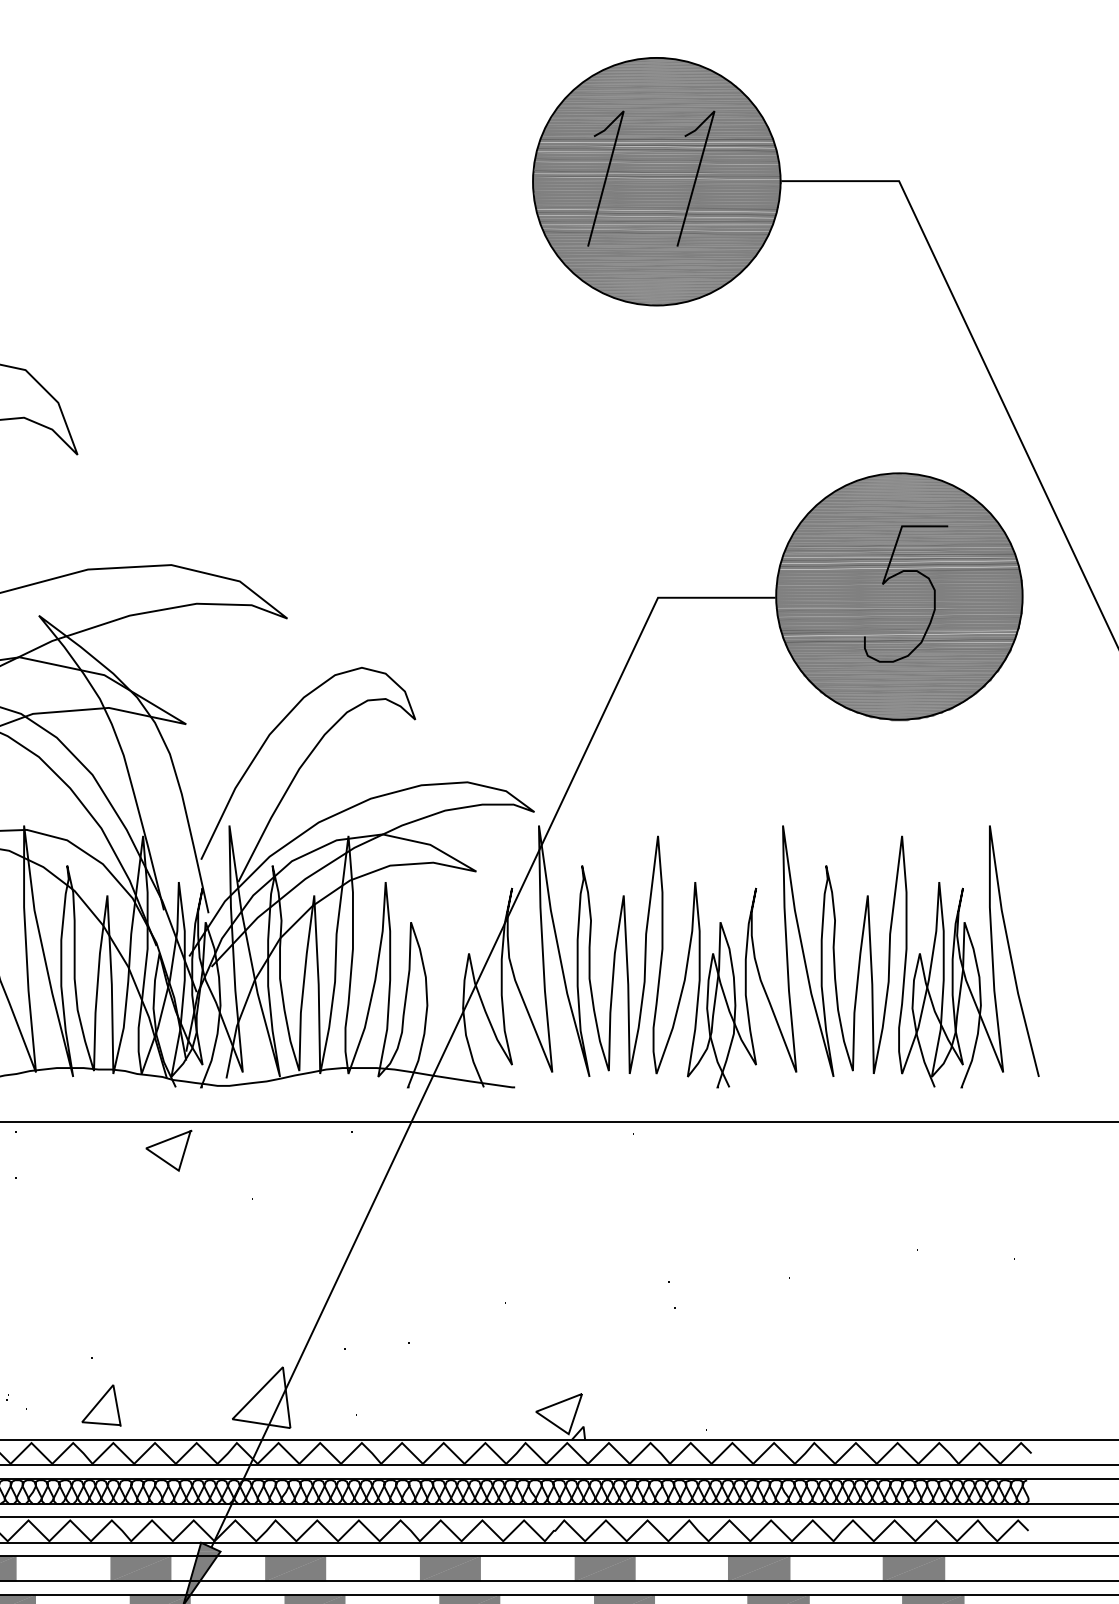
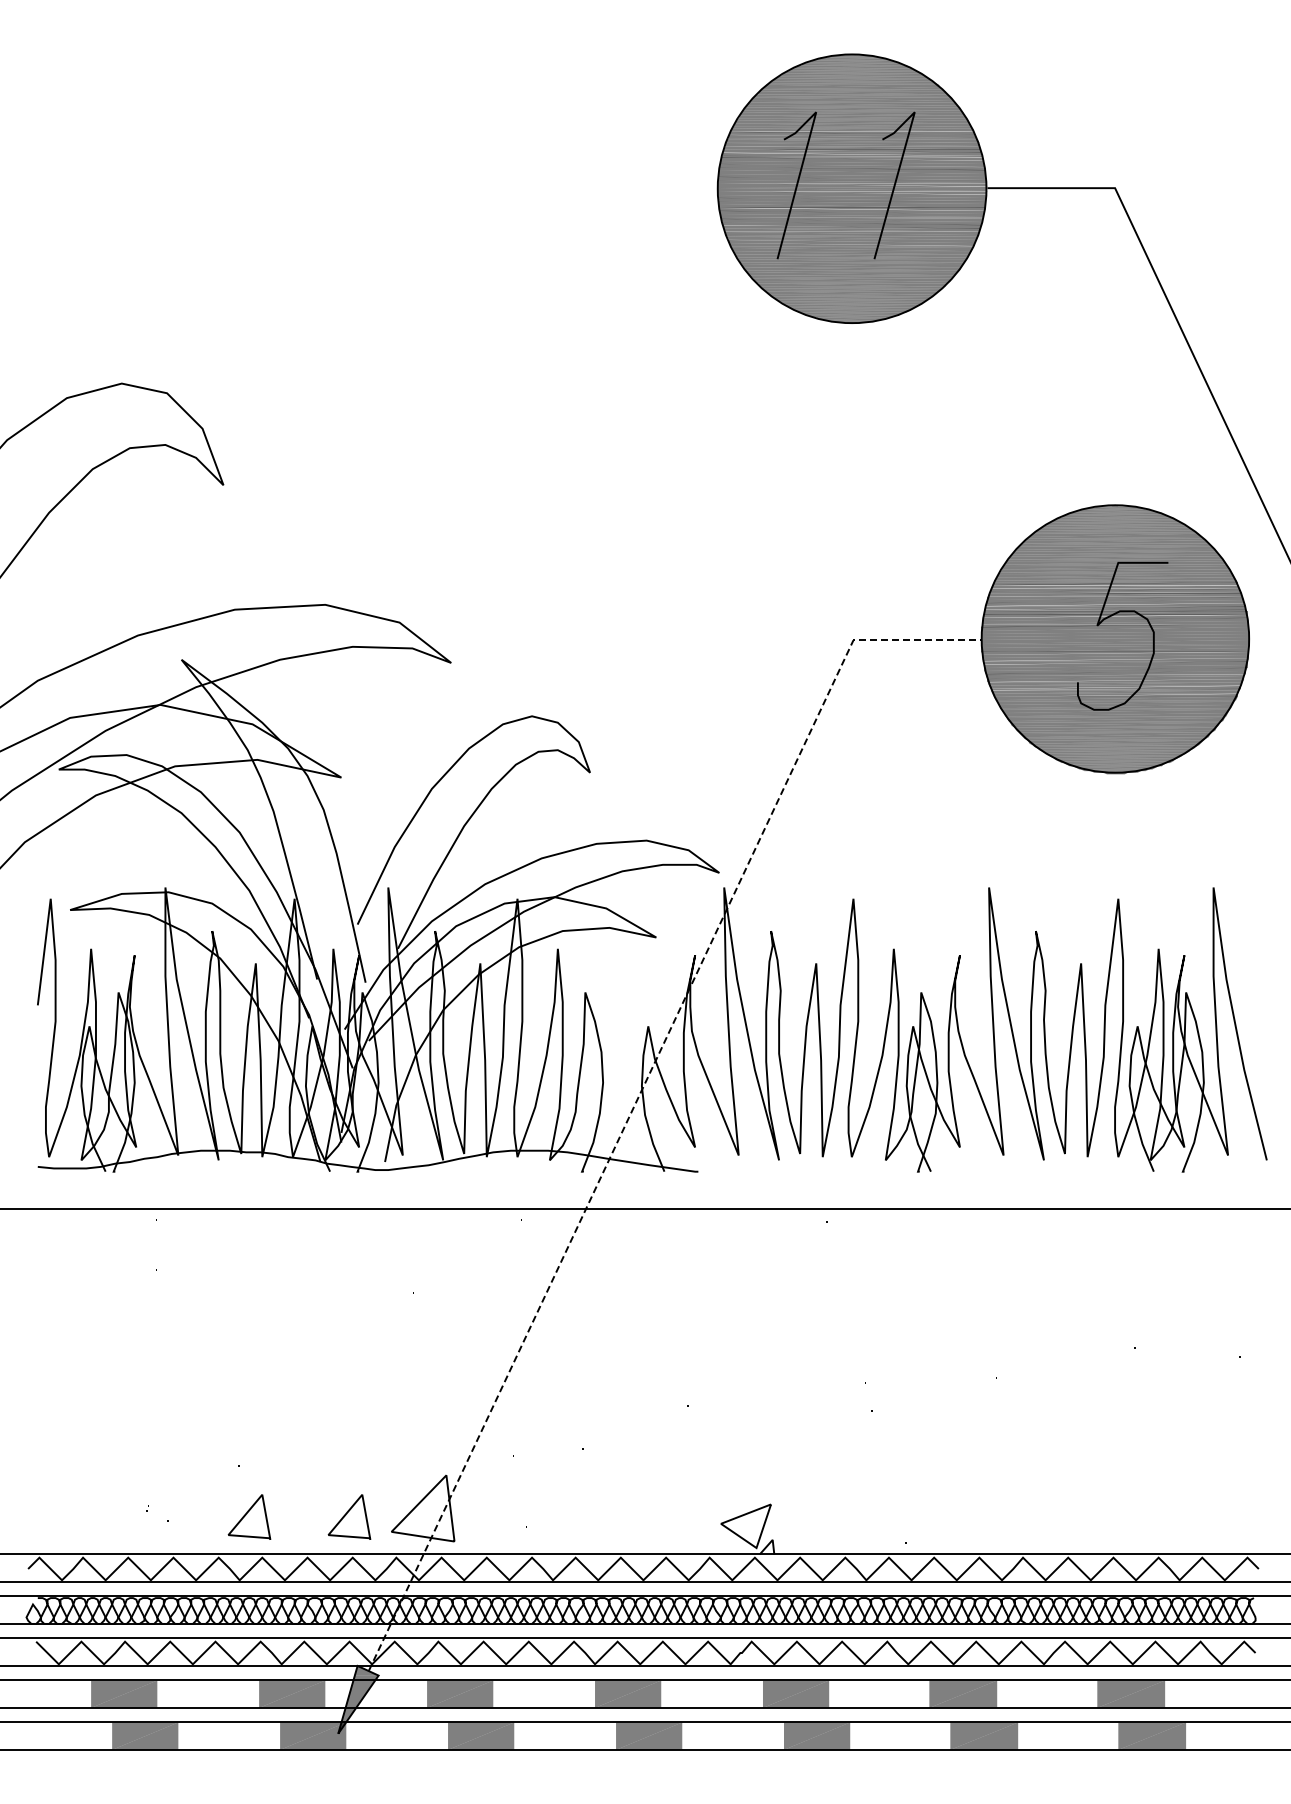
line: (459, 1019) -> (638, 1097), solid -> dashed
line: (166, 1141) -> (320, 1230), removed
line: (190, 1404) -> (346, 1515), added

